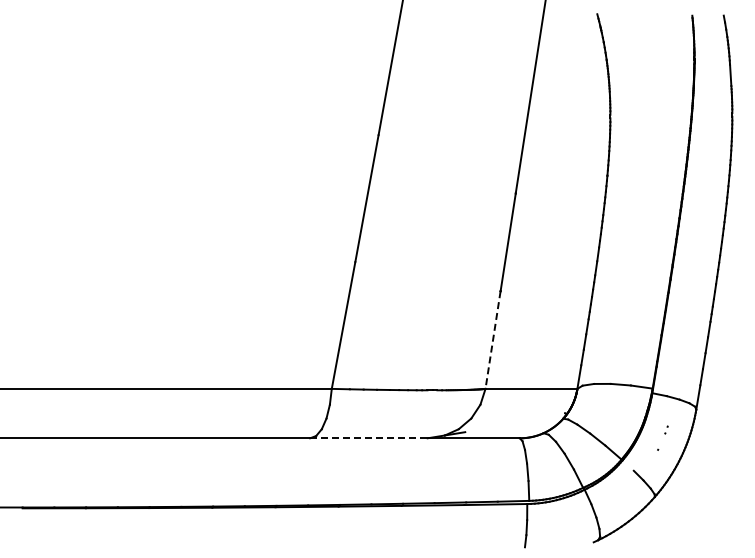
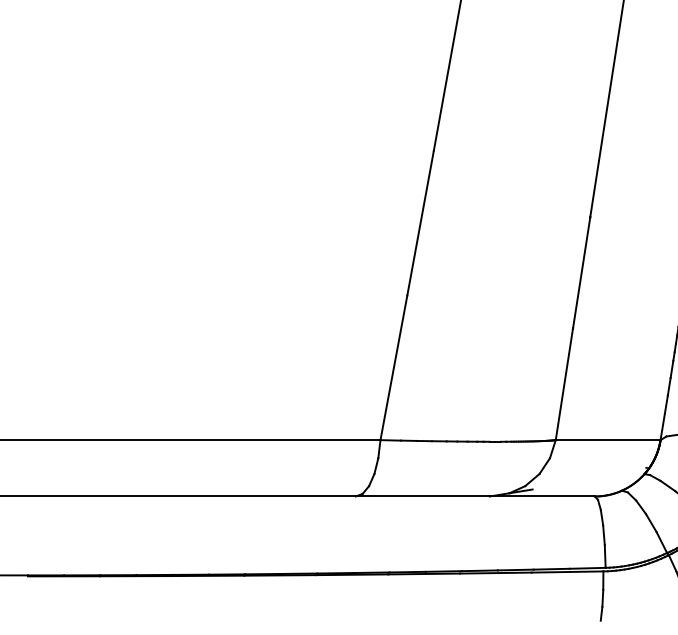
line: (492, 340) -> (563, 384), dashed -> solid
line: (368, 438) -> (422, 496), dashed -> solid

